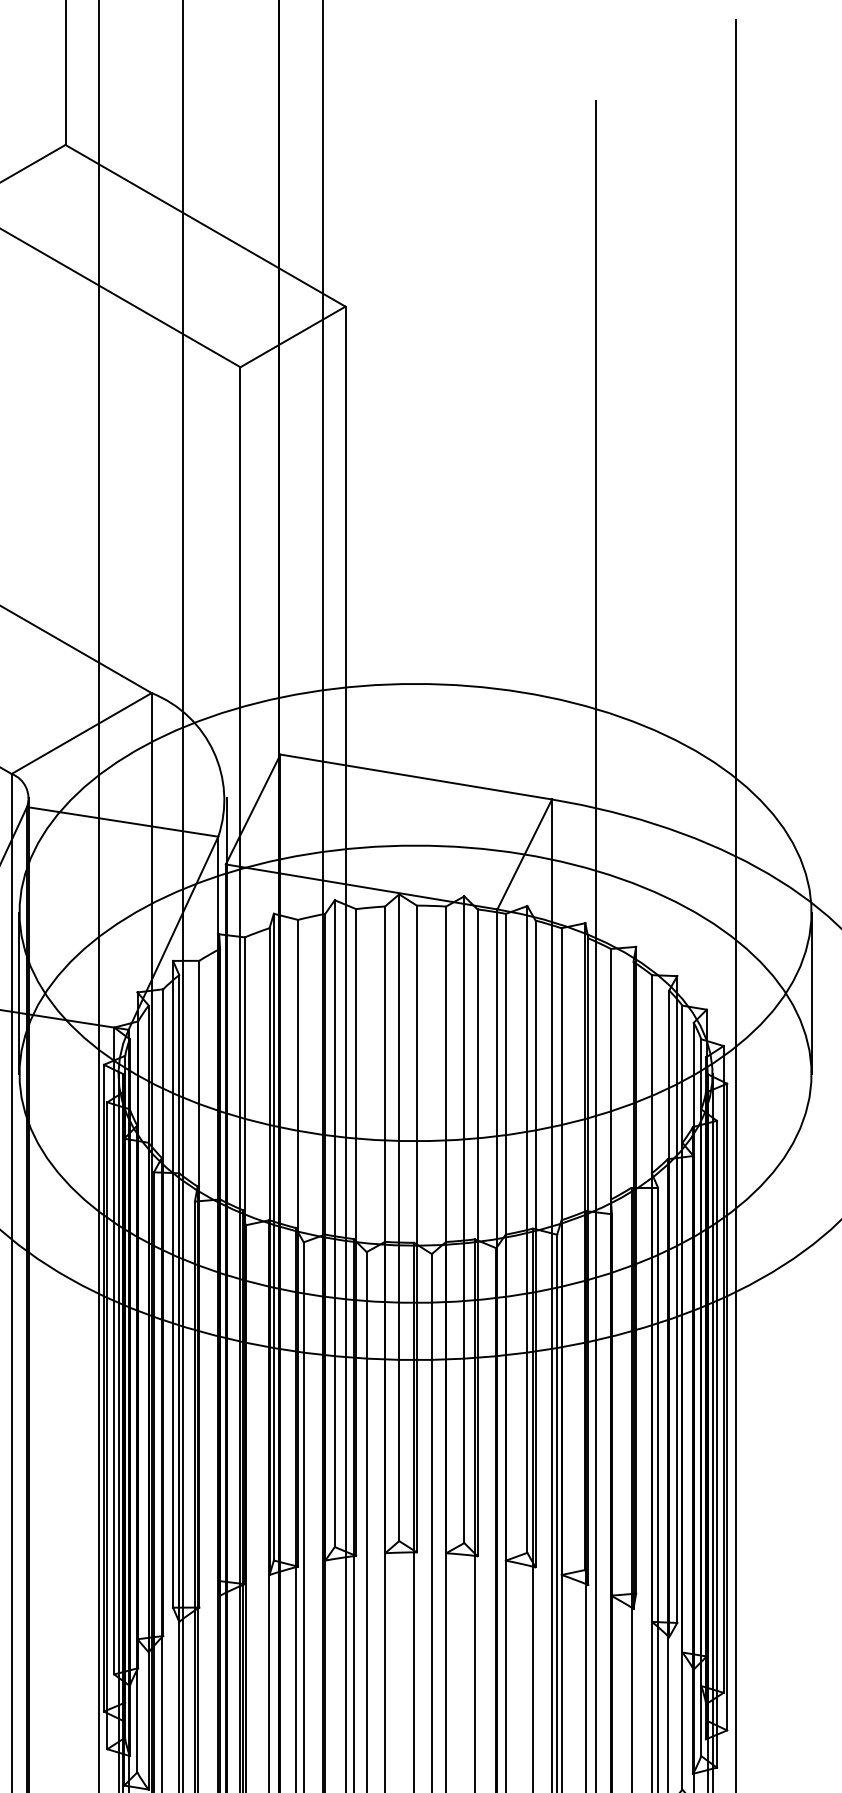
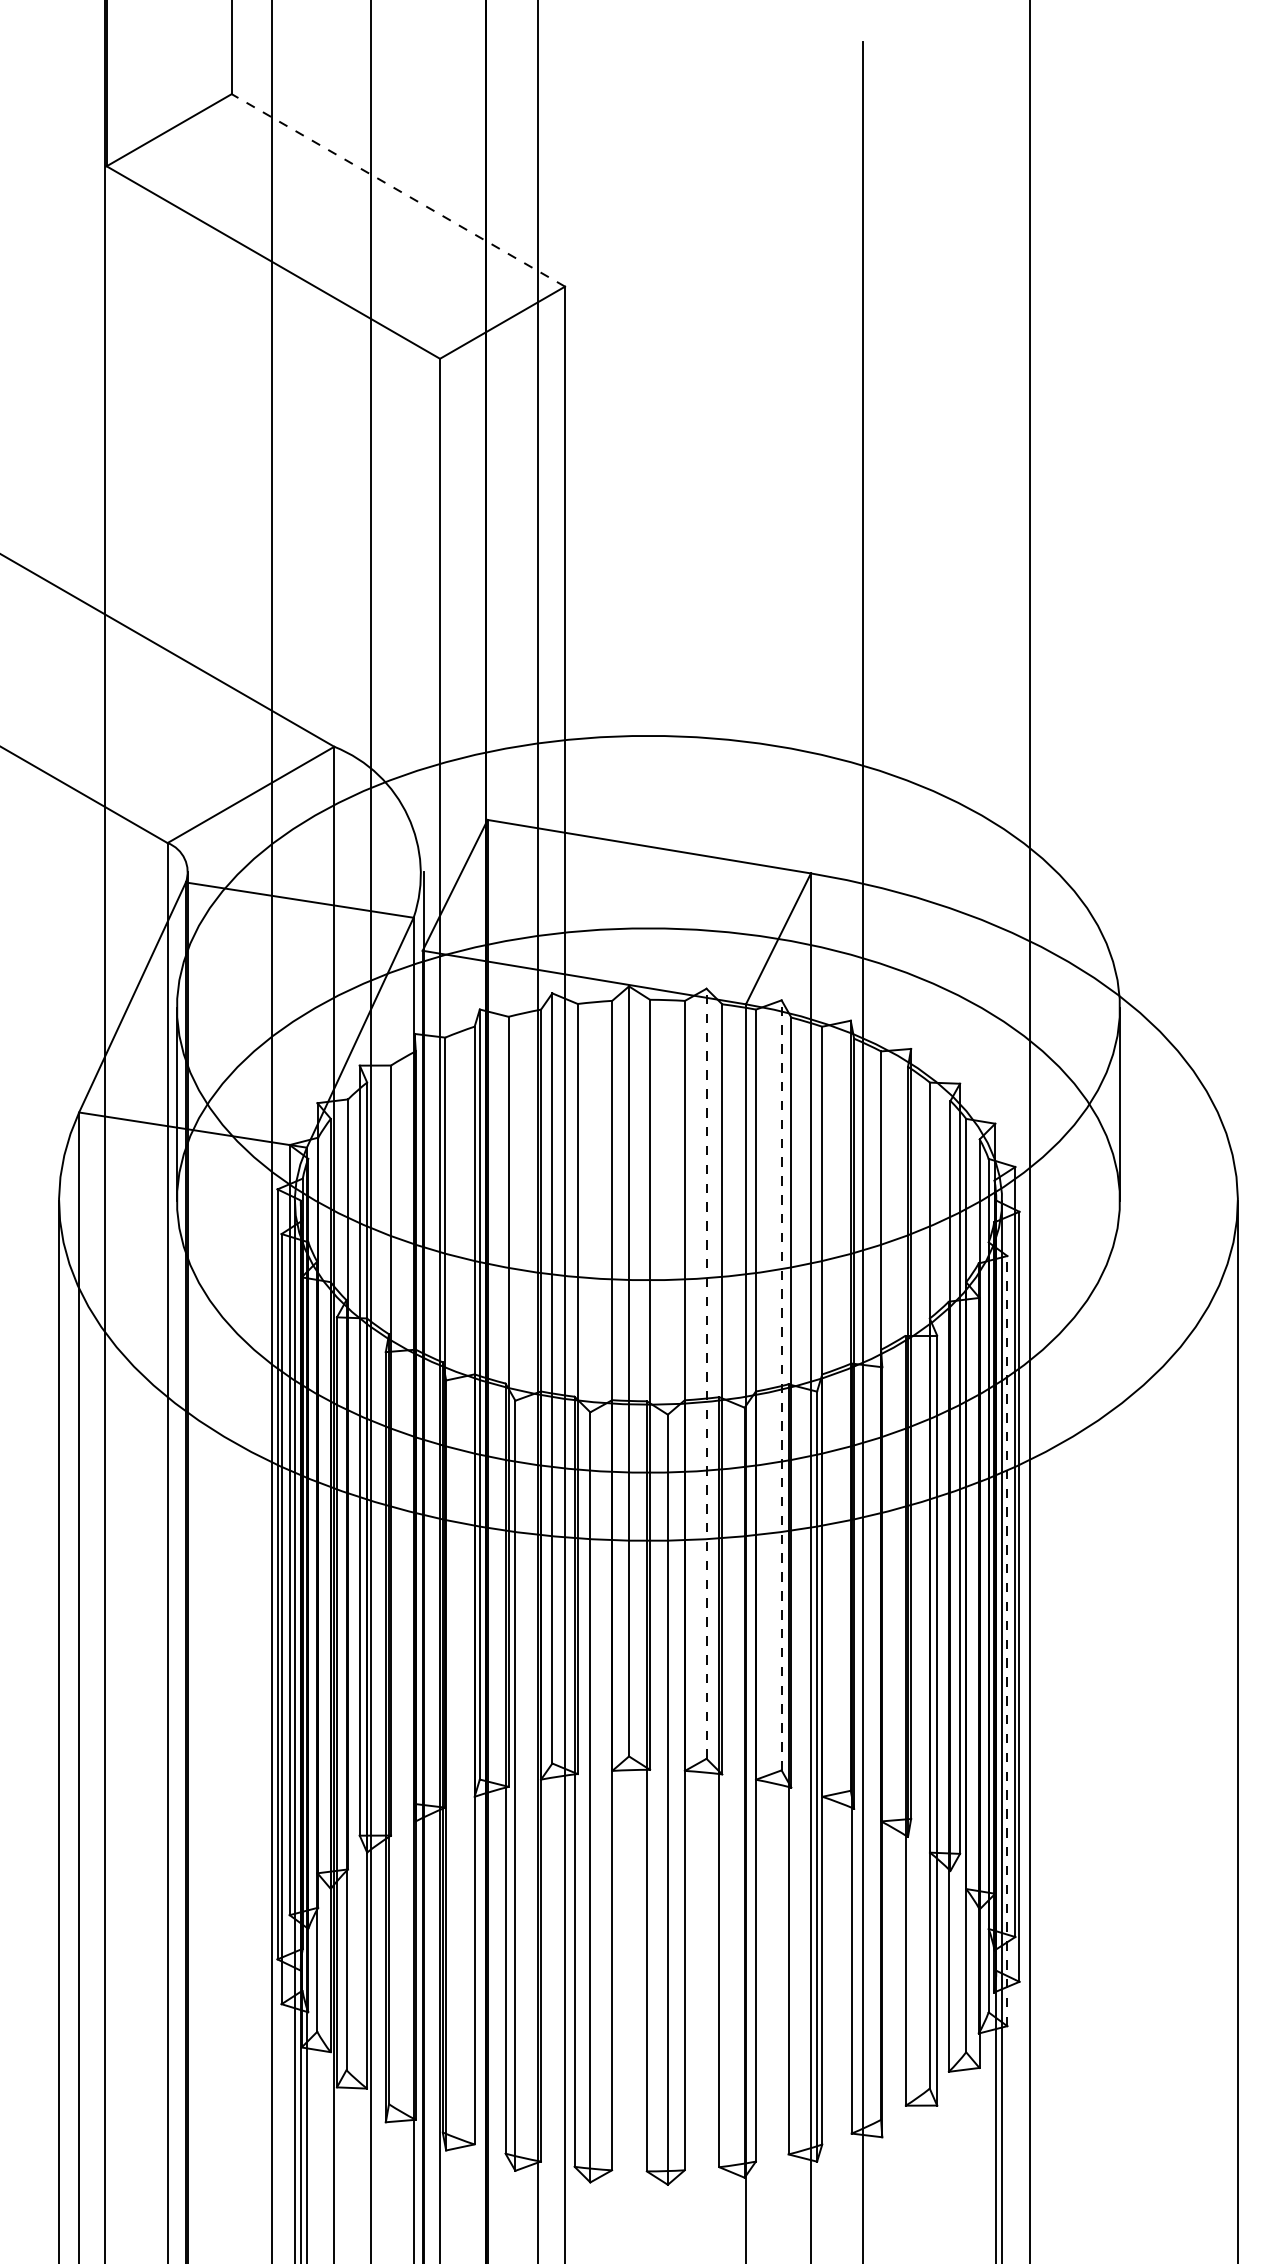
line: (204, 225) -> (397, 190), solid -> dashed
line: (464, 1219) -> (706, 1373), solid -> dashed
line: (527, 1228) -> (781, 1384), solid -> dashed
line: (717, 1443) -> (1007, 1640), solid -> dashed

